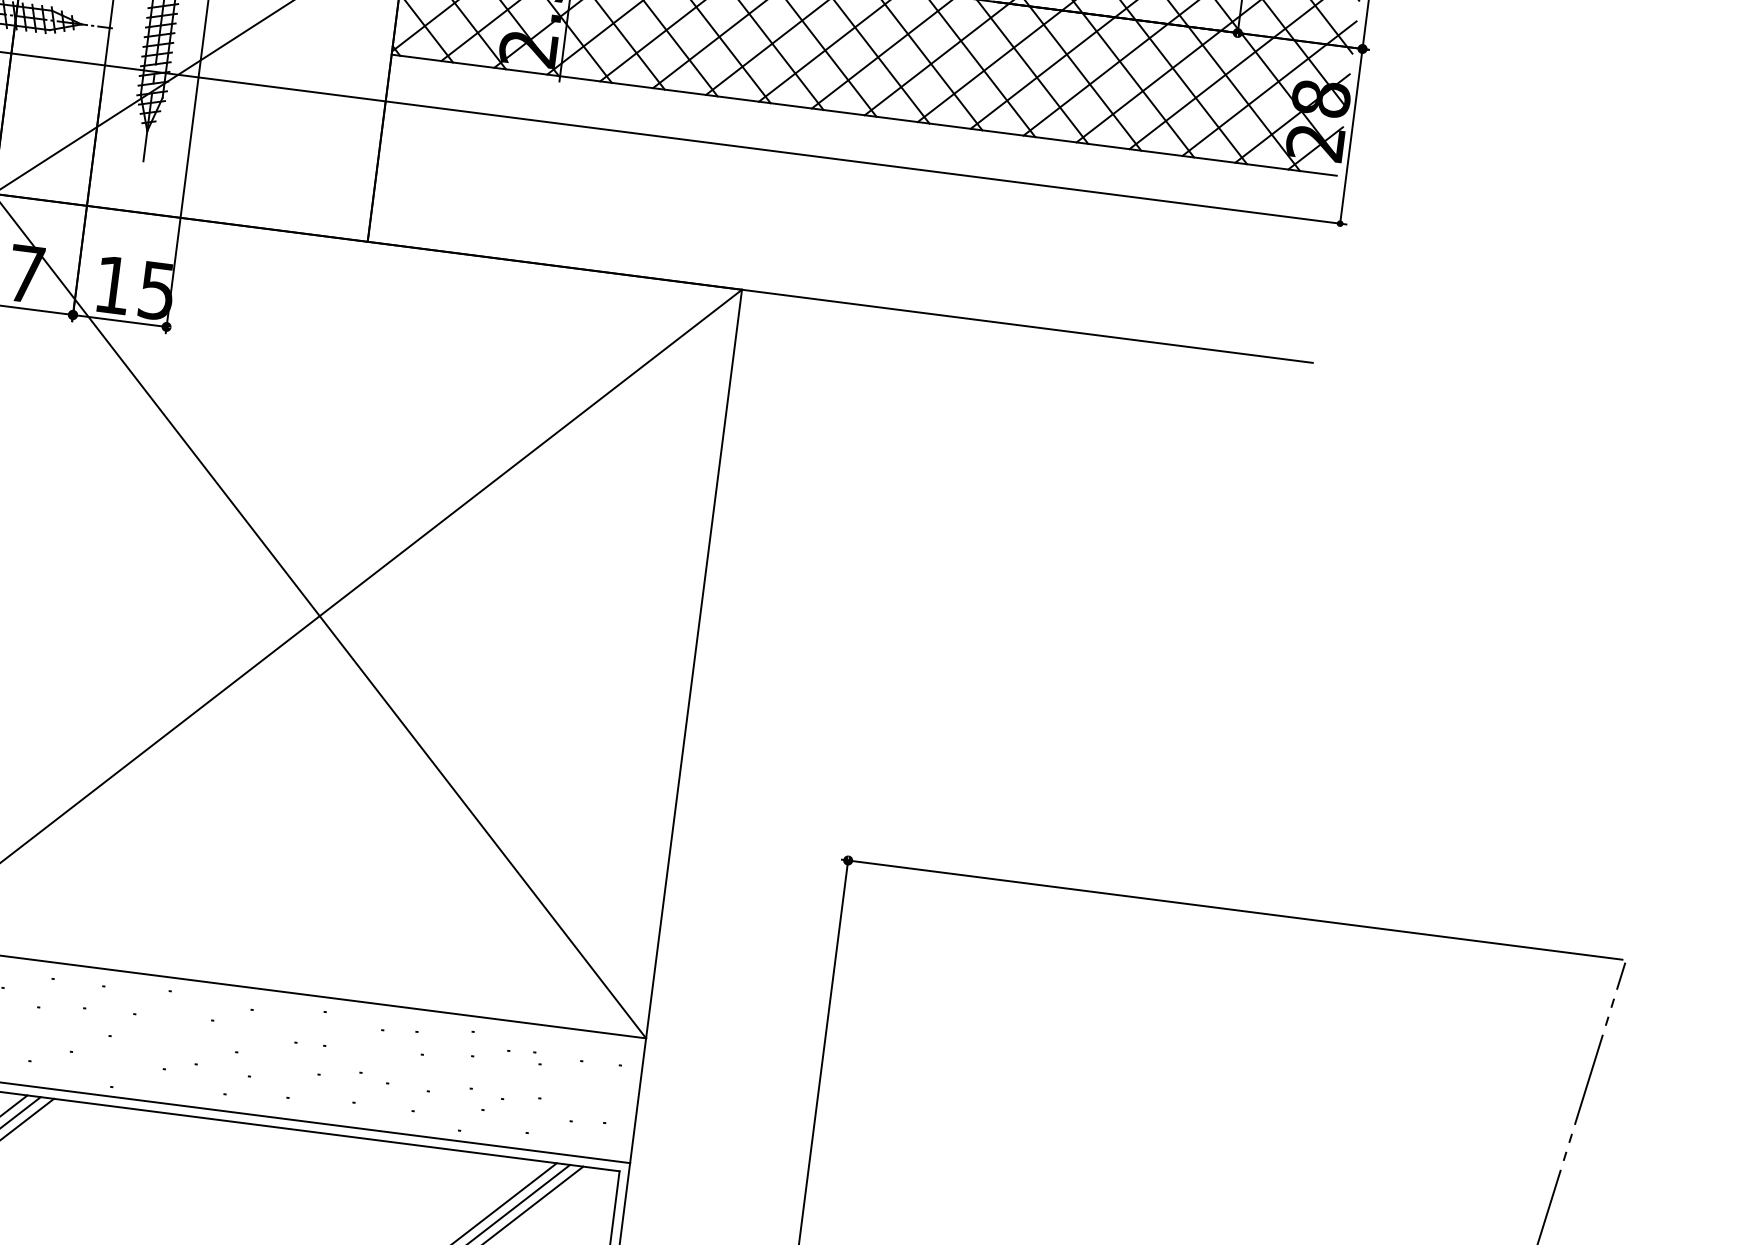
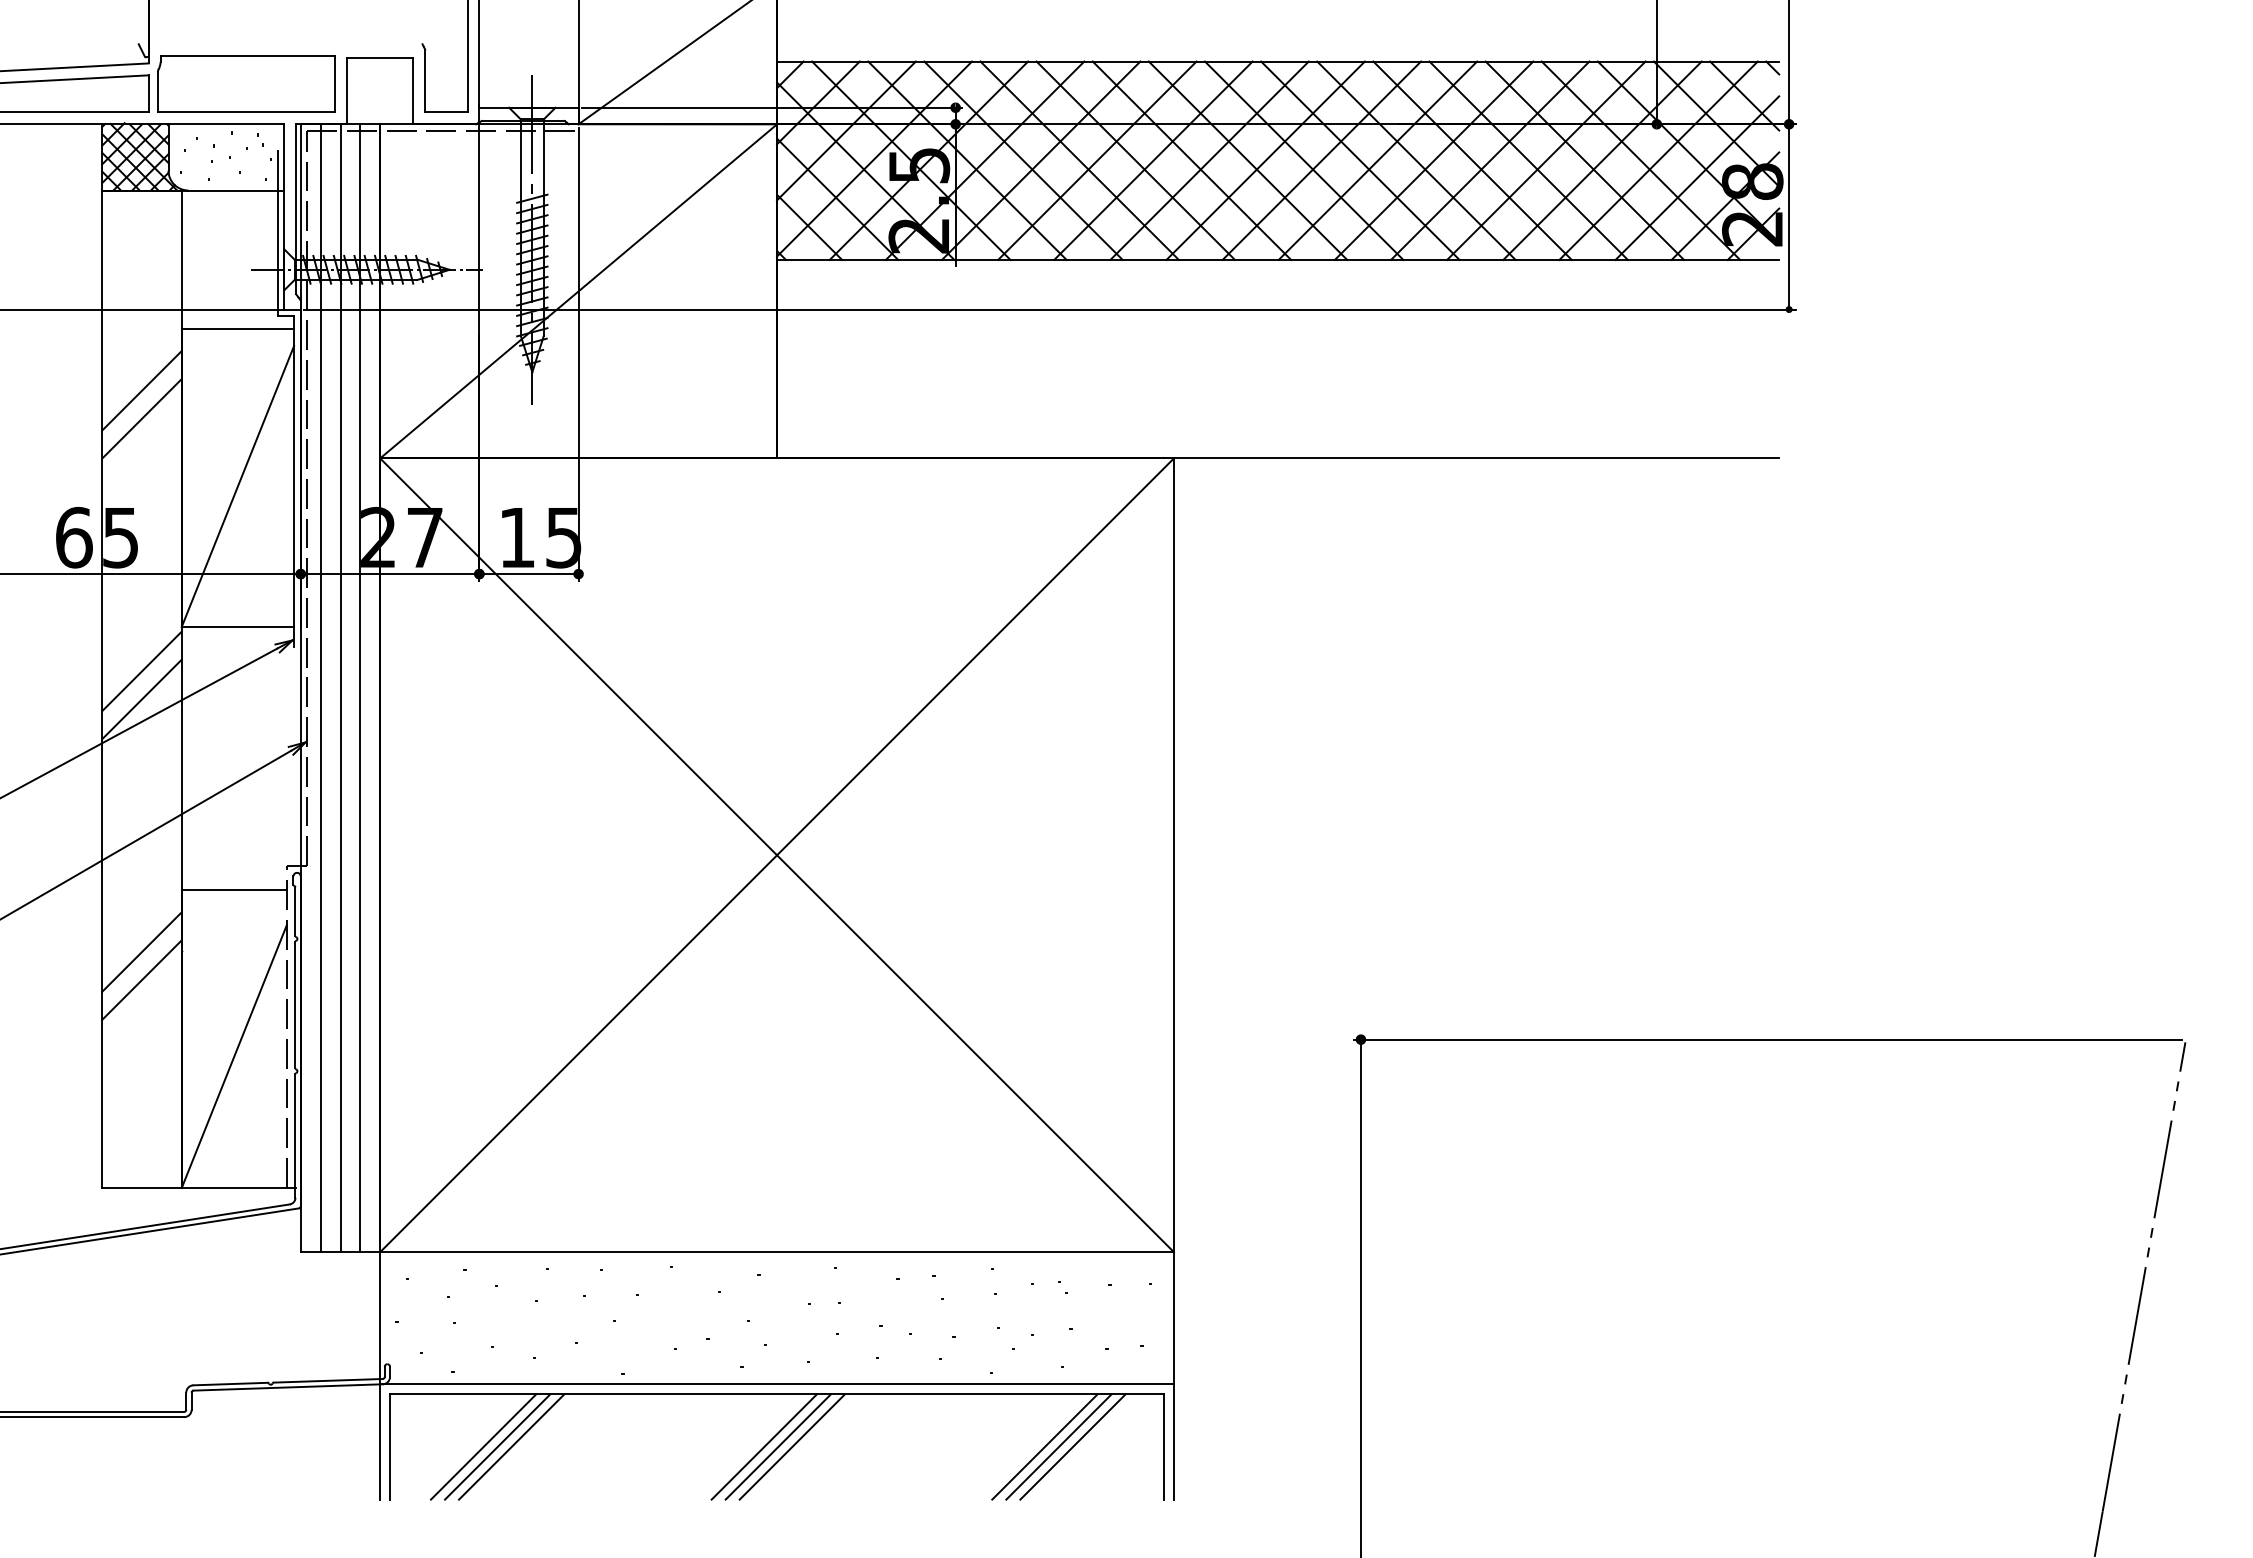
line: (235, 1172) -> (763, 1446), added
line: (248, 1173) -> (777, 1446), added
line: (261, 1175) -> (791, 1446), added

